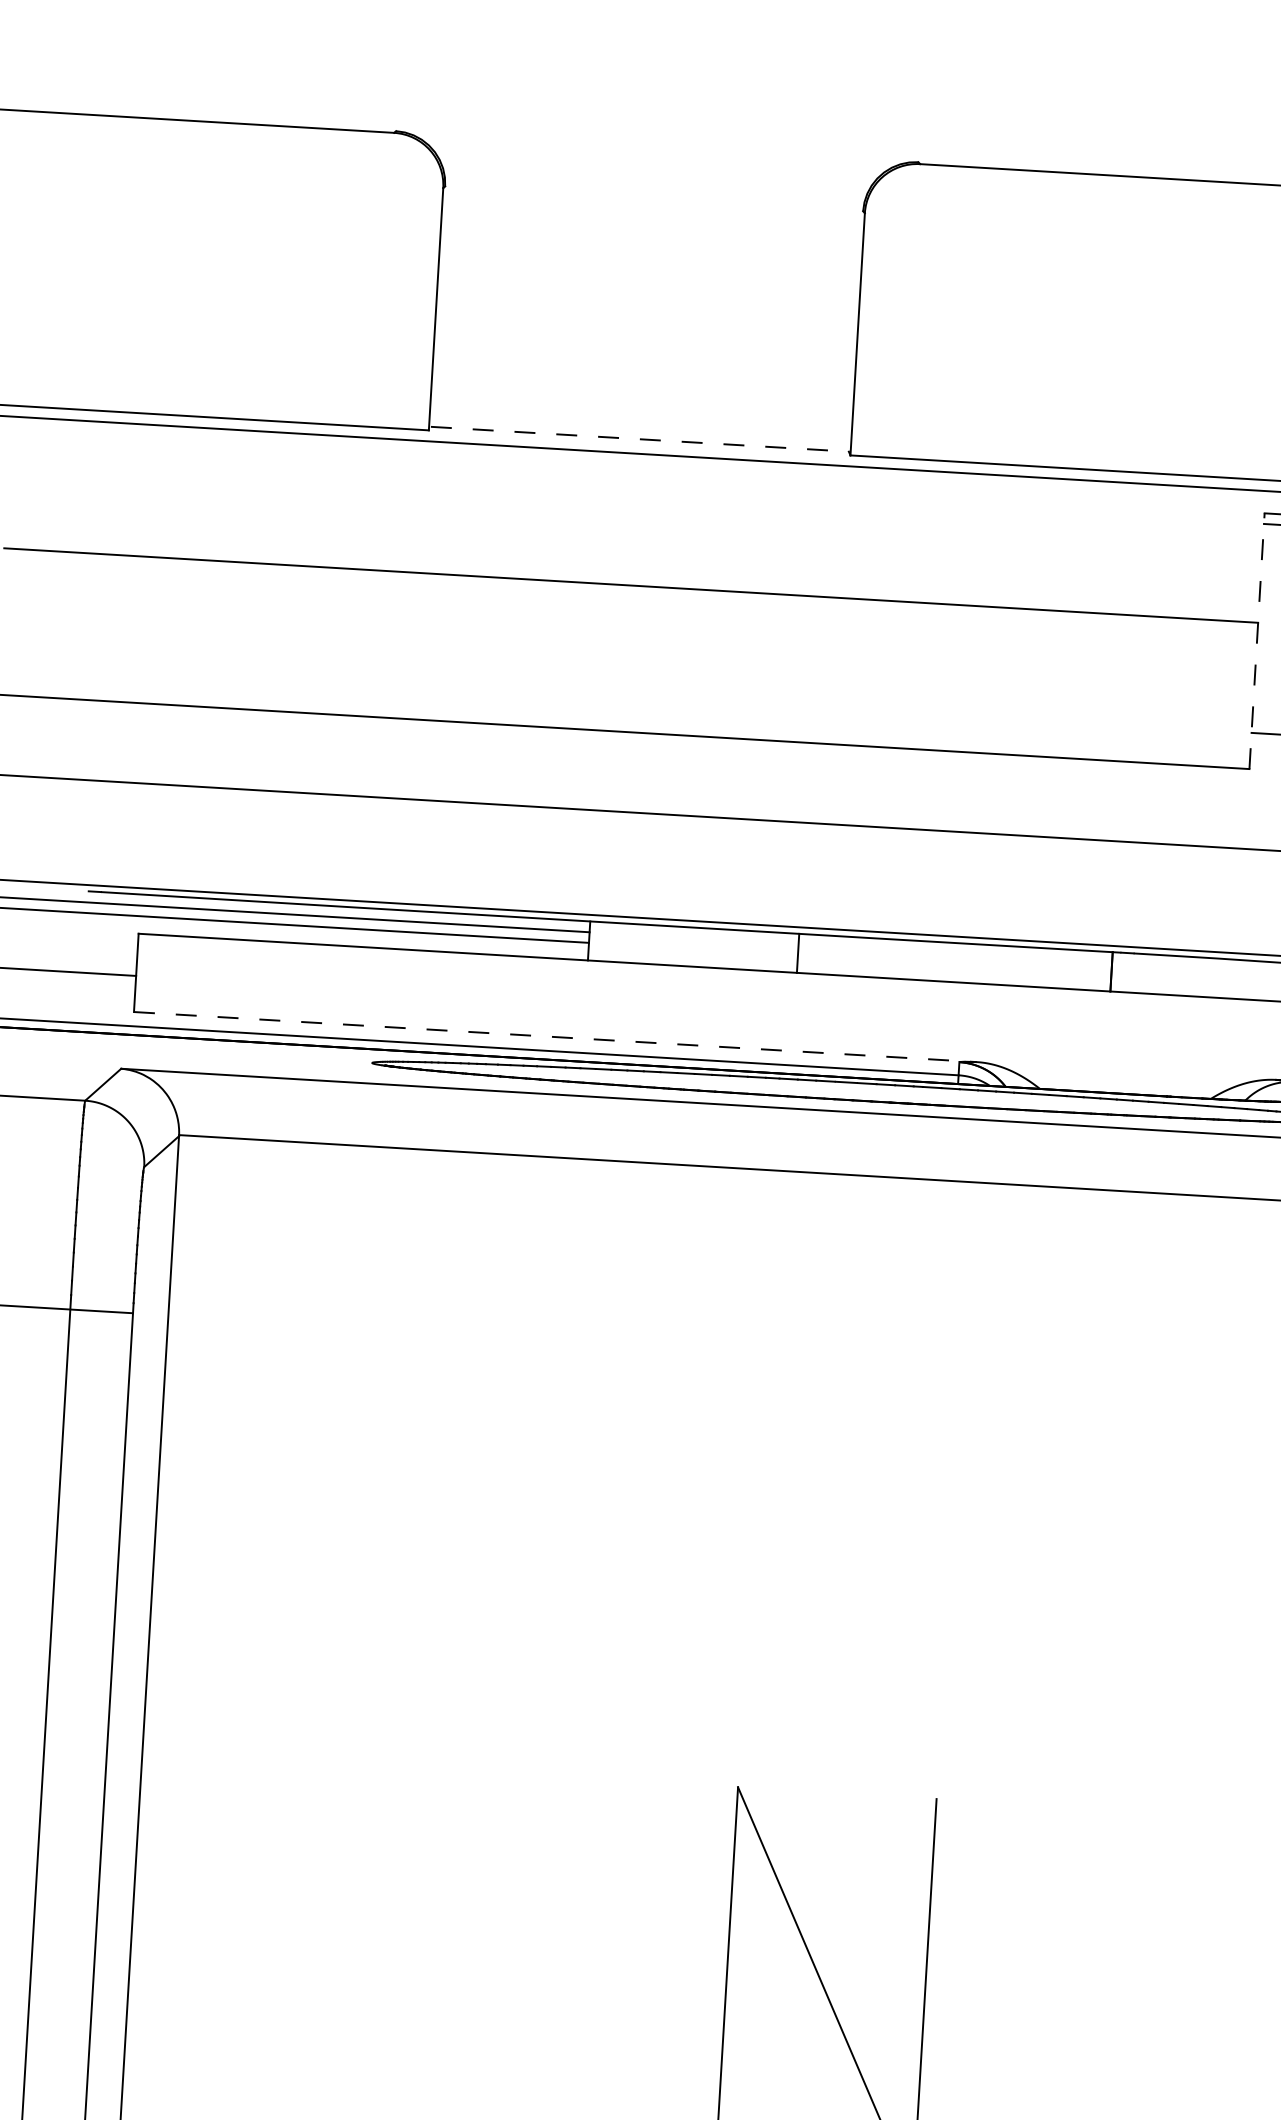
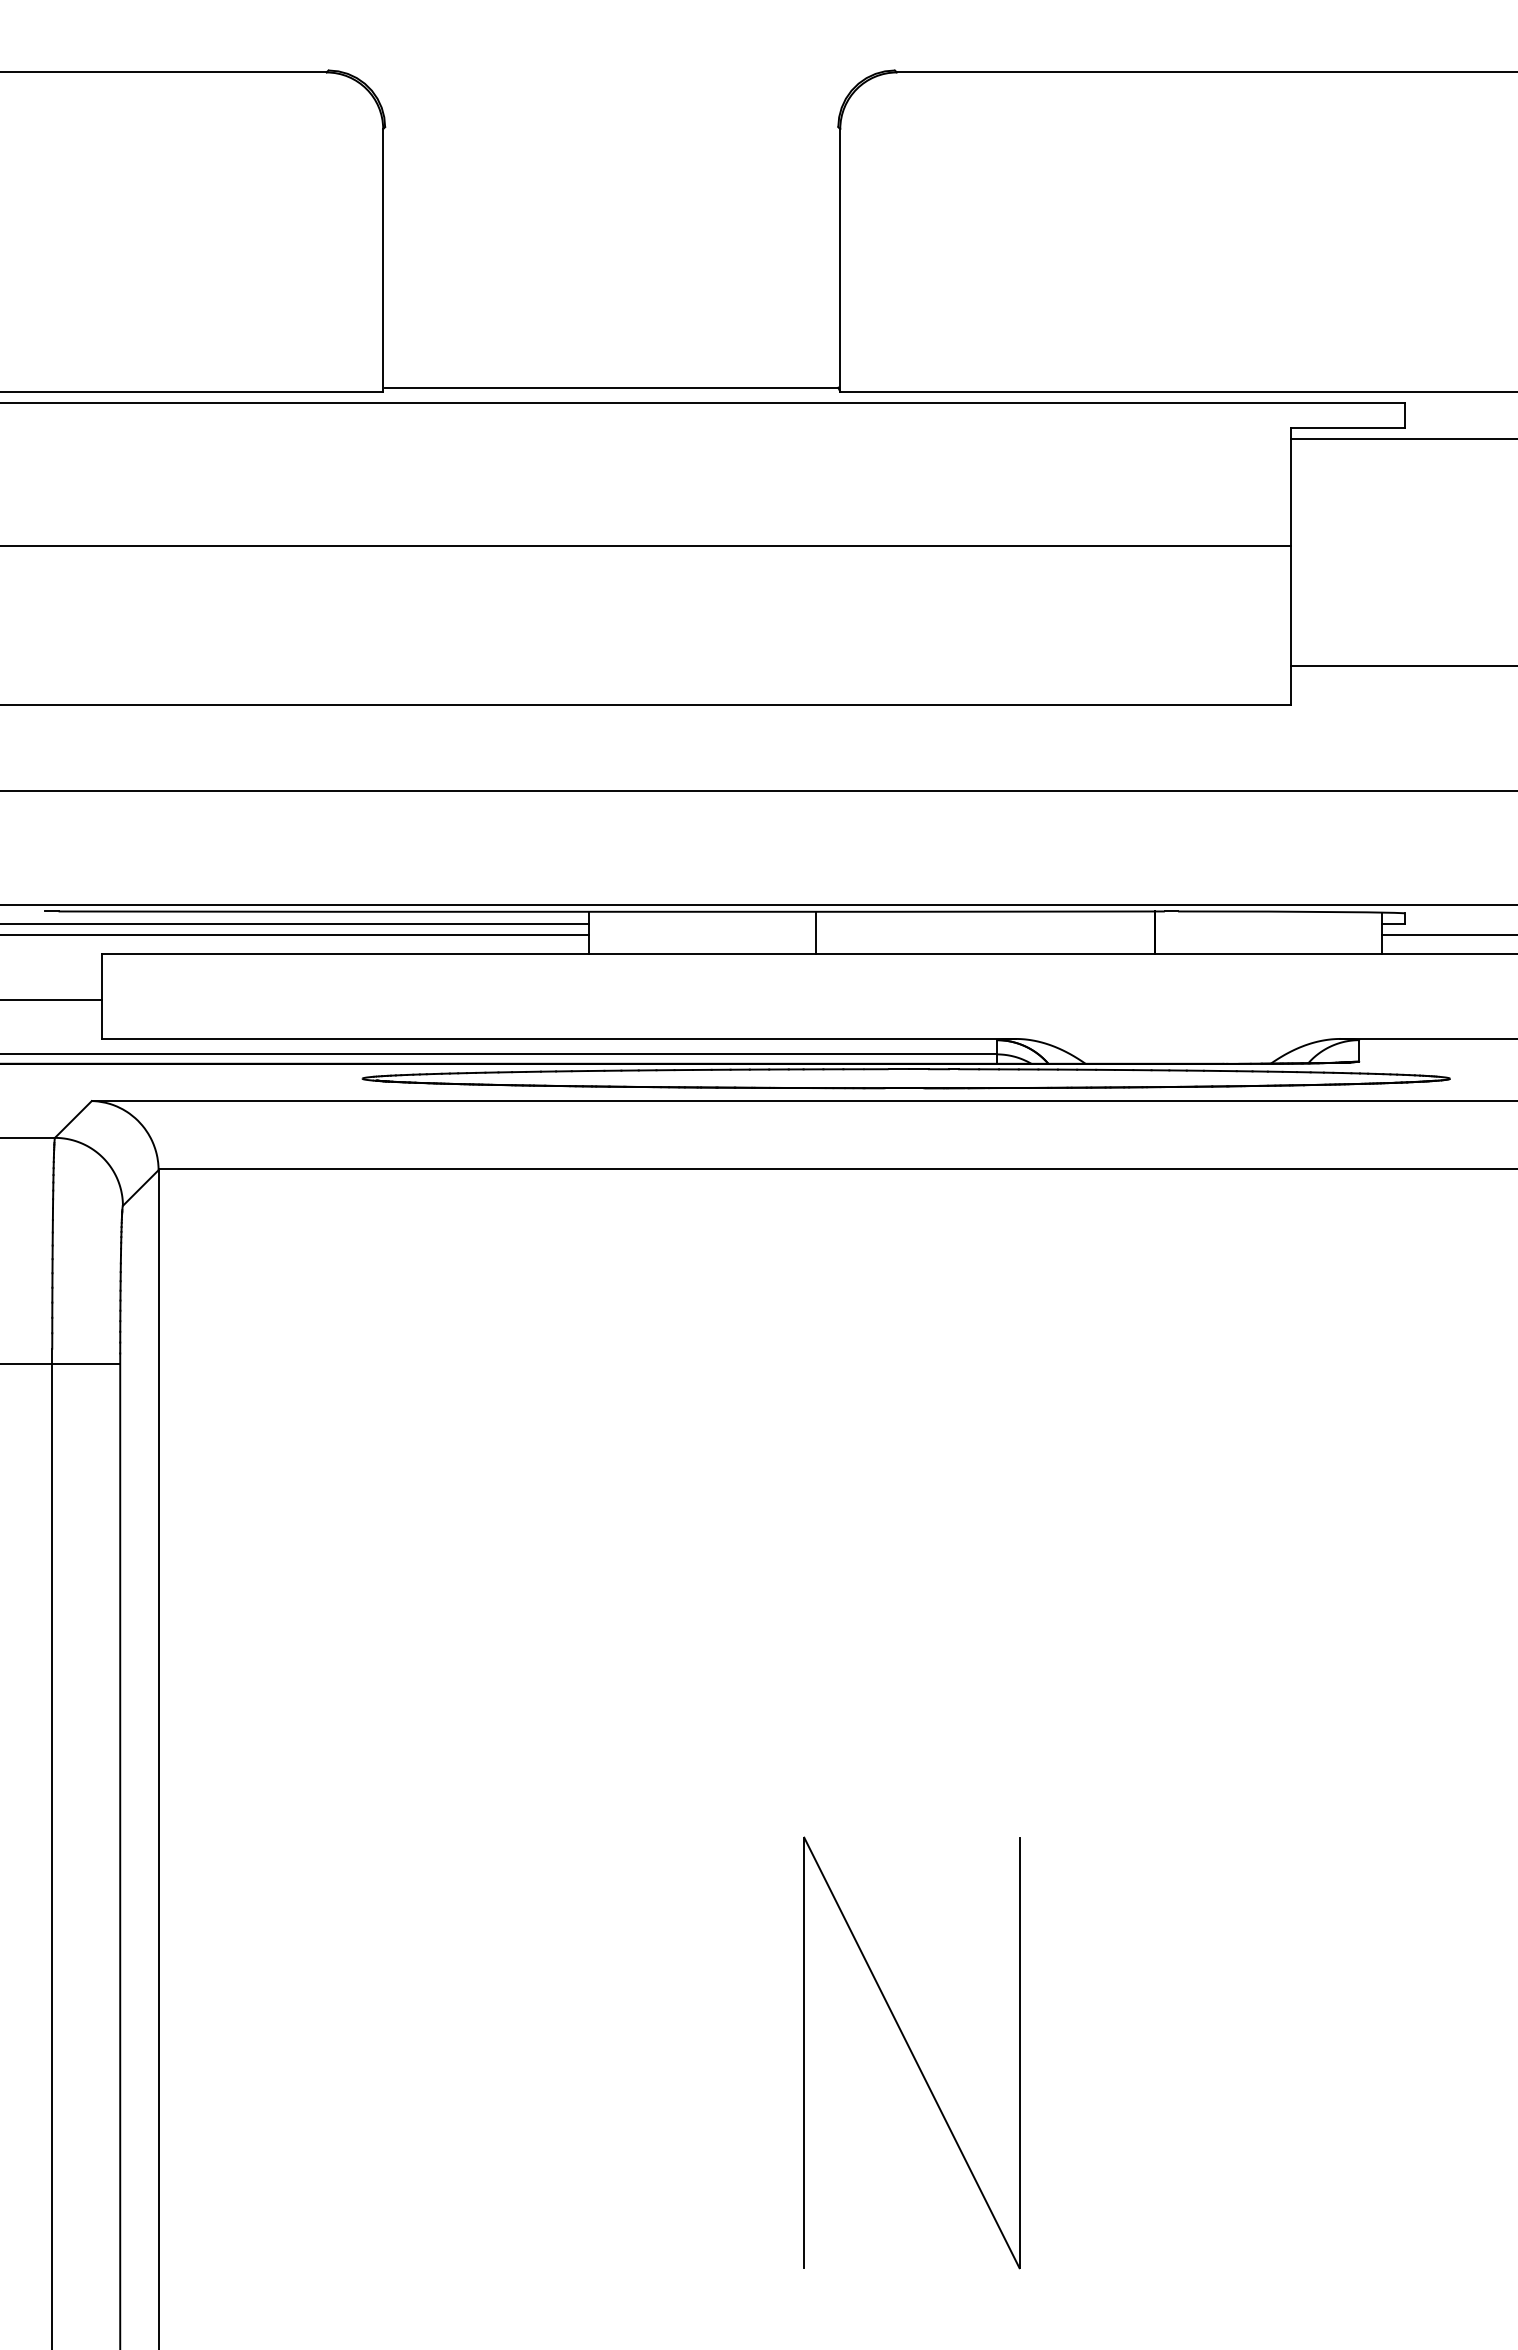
line: (639, 439) -> (611, 387), dashed -> solid
line: (1257, 641) -> (1291, 566), dashed -> solid
line: (555, 1036) -> (558, 1038), dashed -> solid

